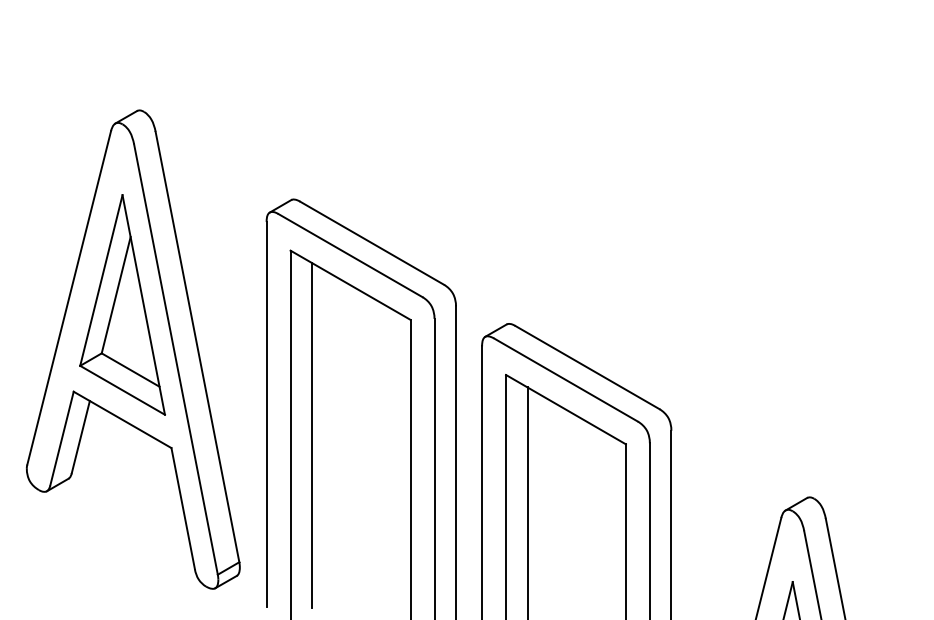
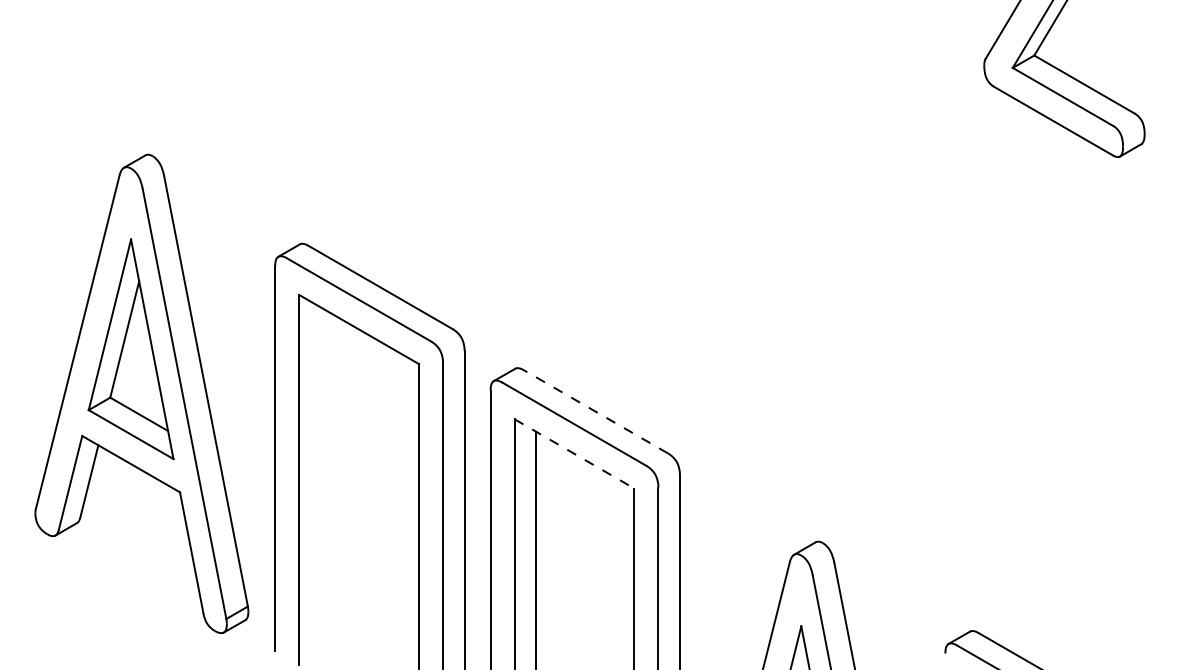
line: (586, 367) -> (595, 411), solid -> dashed
line: (565, 410) -> (574, 454), solid -> dashed
line: (311, 435) -> (320, 479), removed

